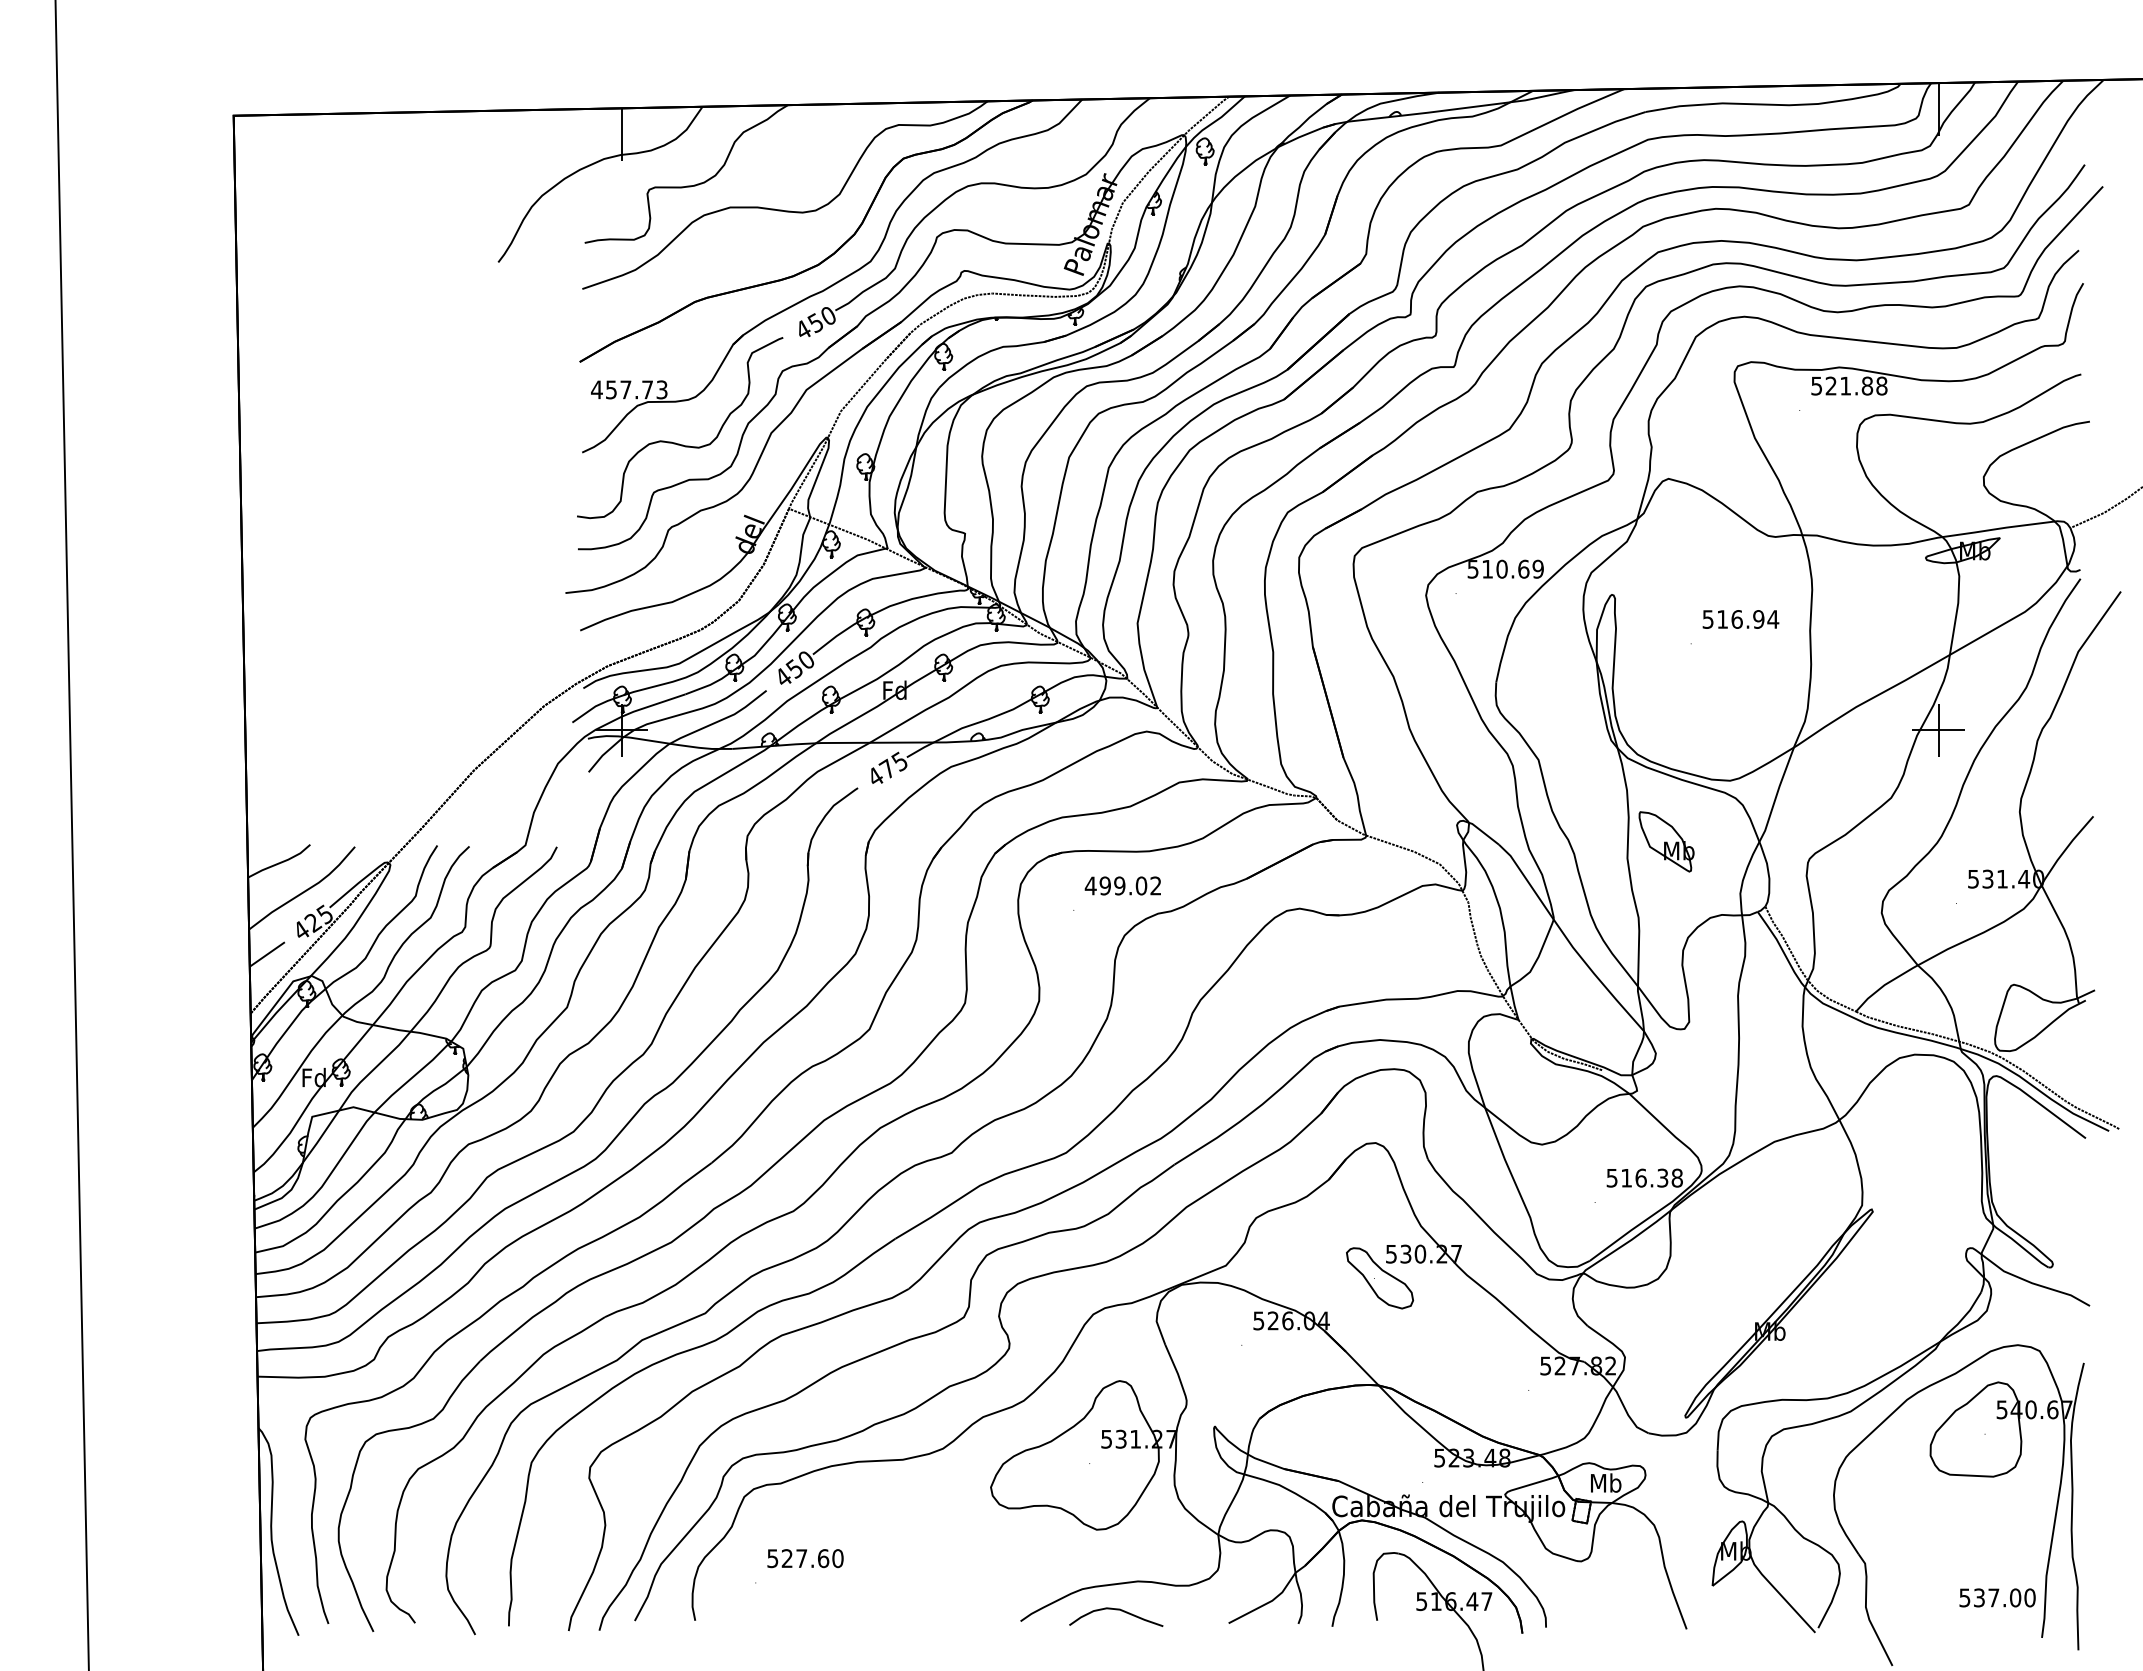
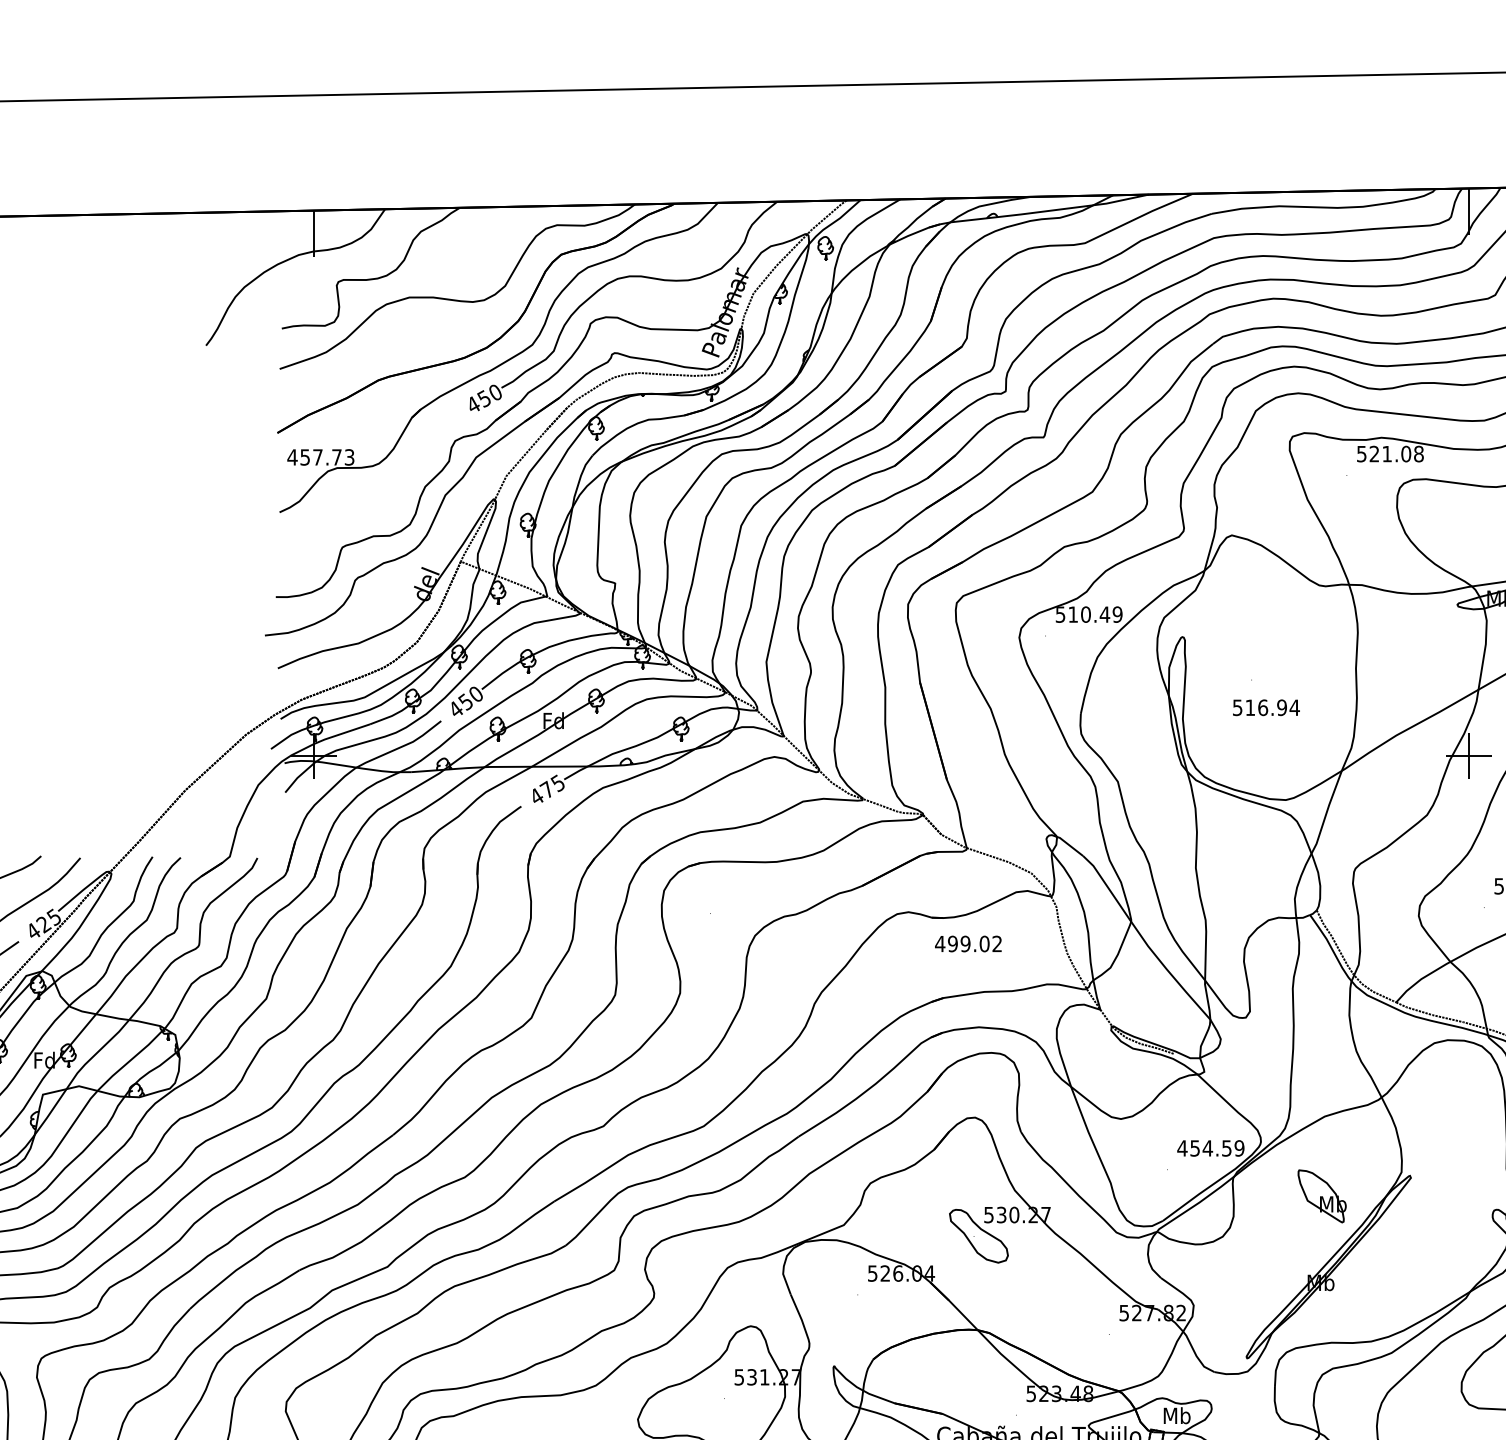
text: (1867, 386) -> (1406, 454), 521.88 -> 521.08
curve: (675, 442) -> (361, 503), removed
text: (1523, 568) -> (1104, 613), 510.69 -> 510.49
text: (1740, 619) -> (1266, 707), moved
part: (1666, 841) -> (1322, 1196), moved
text: (1122, 885) -> (967, 943), moved
text: (1644, 1177) -> (1210, 1147), 516.38 -> 454.59

